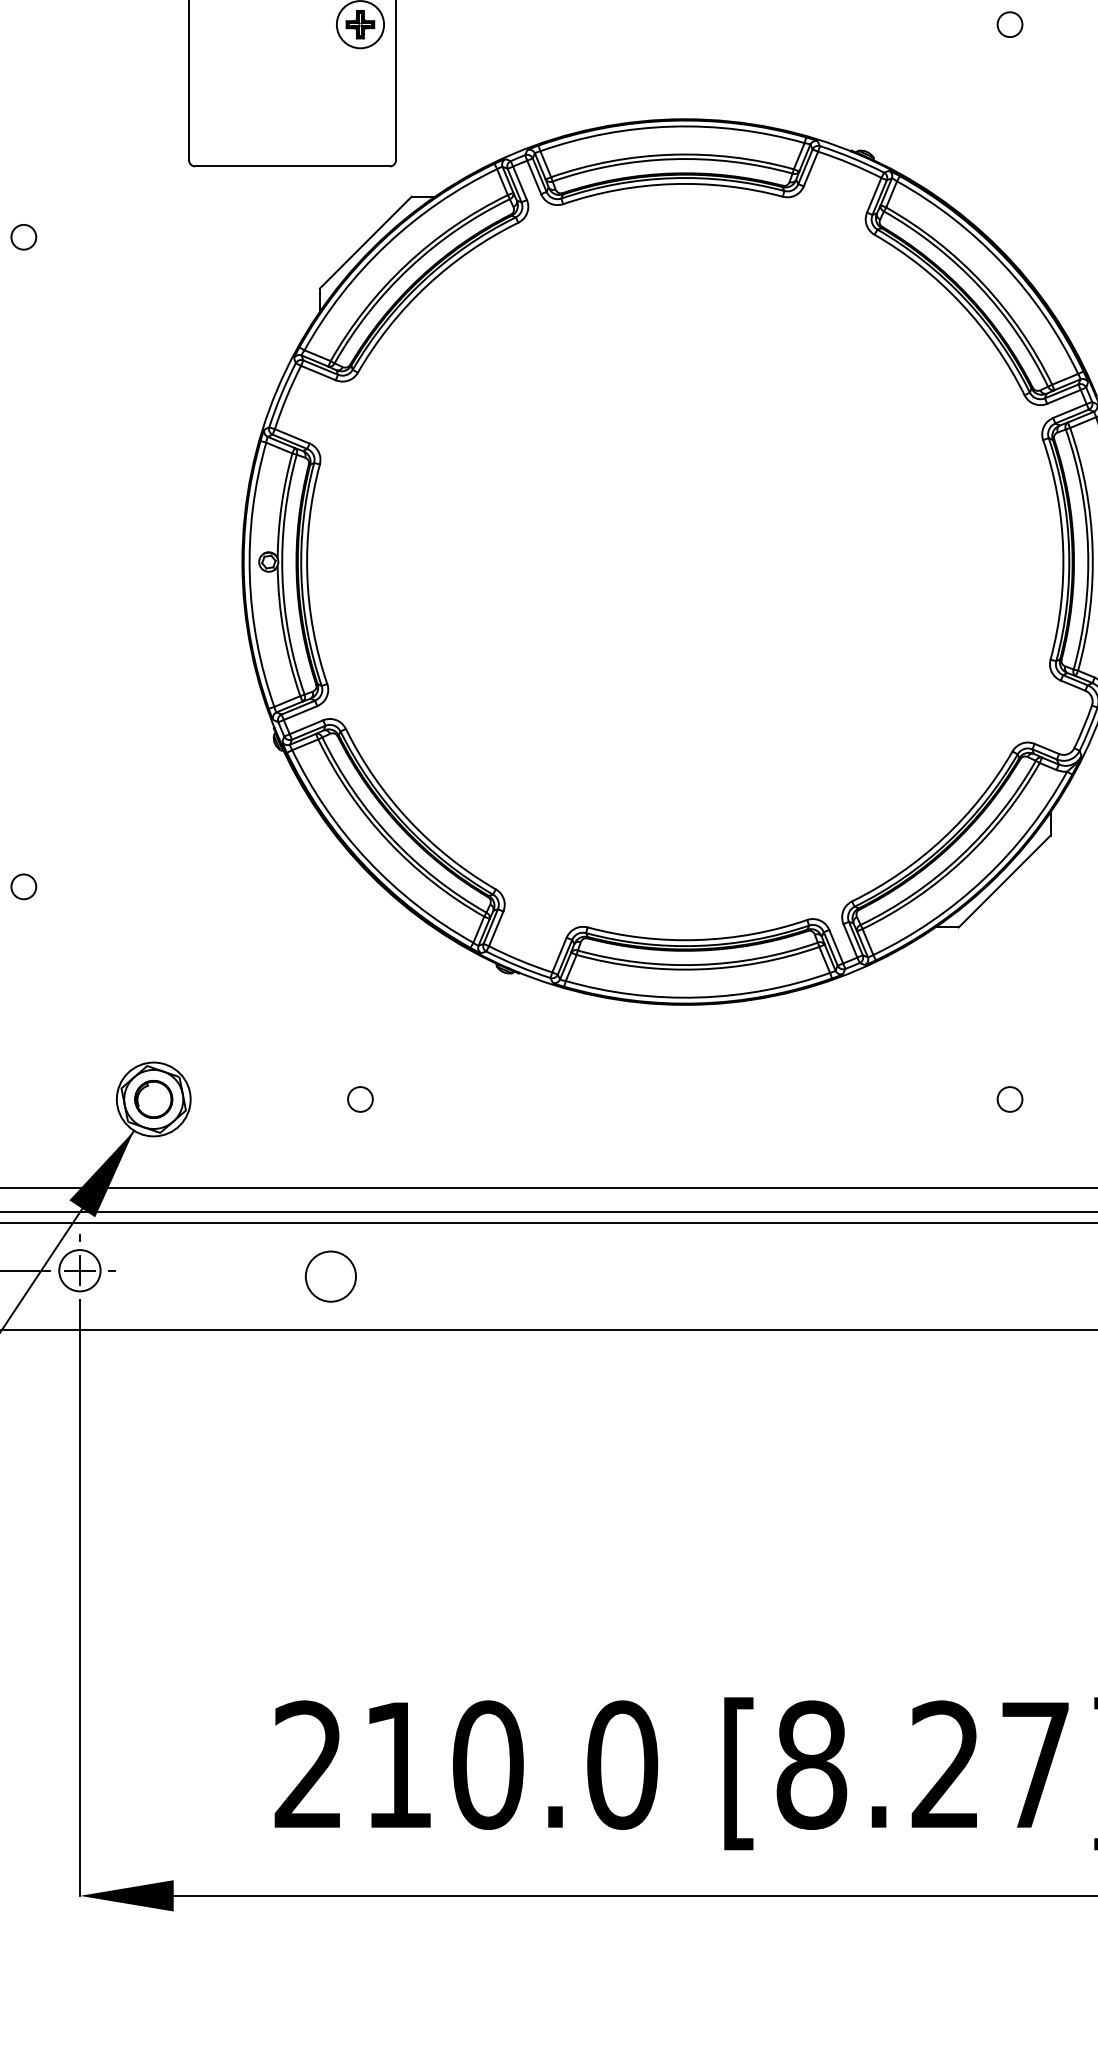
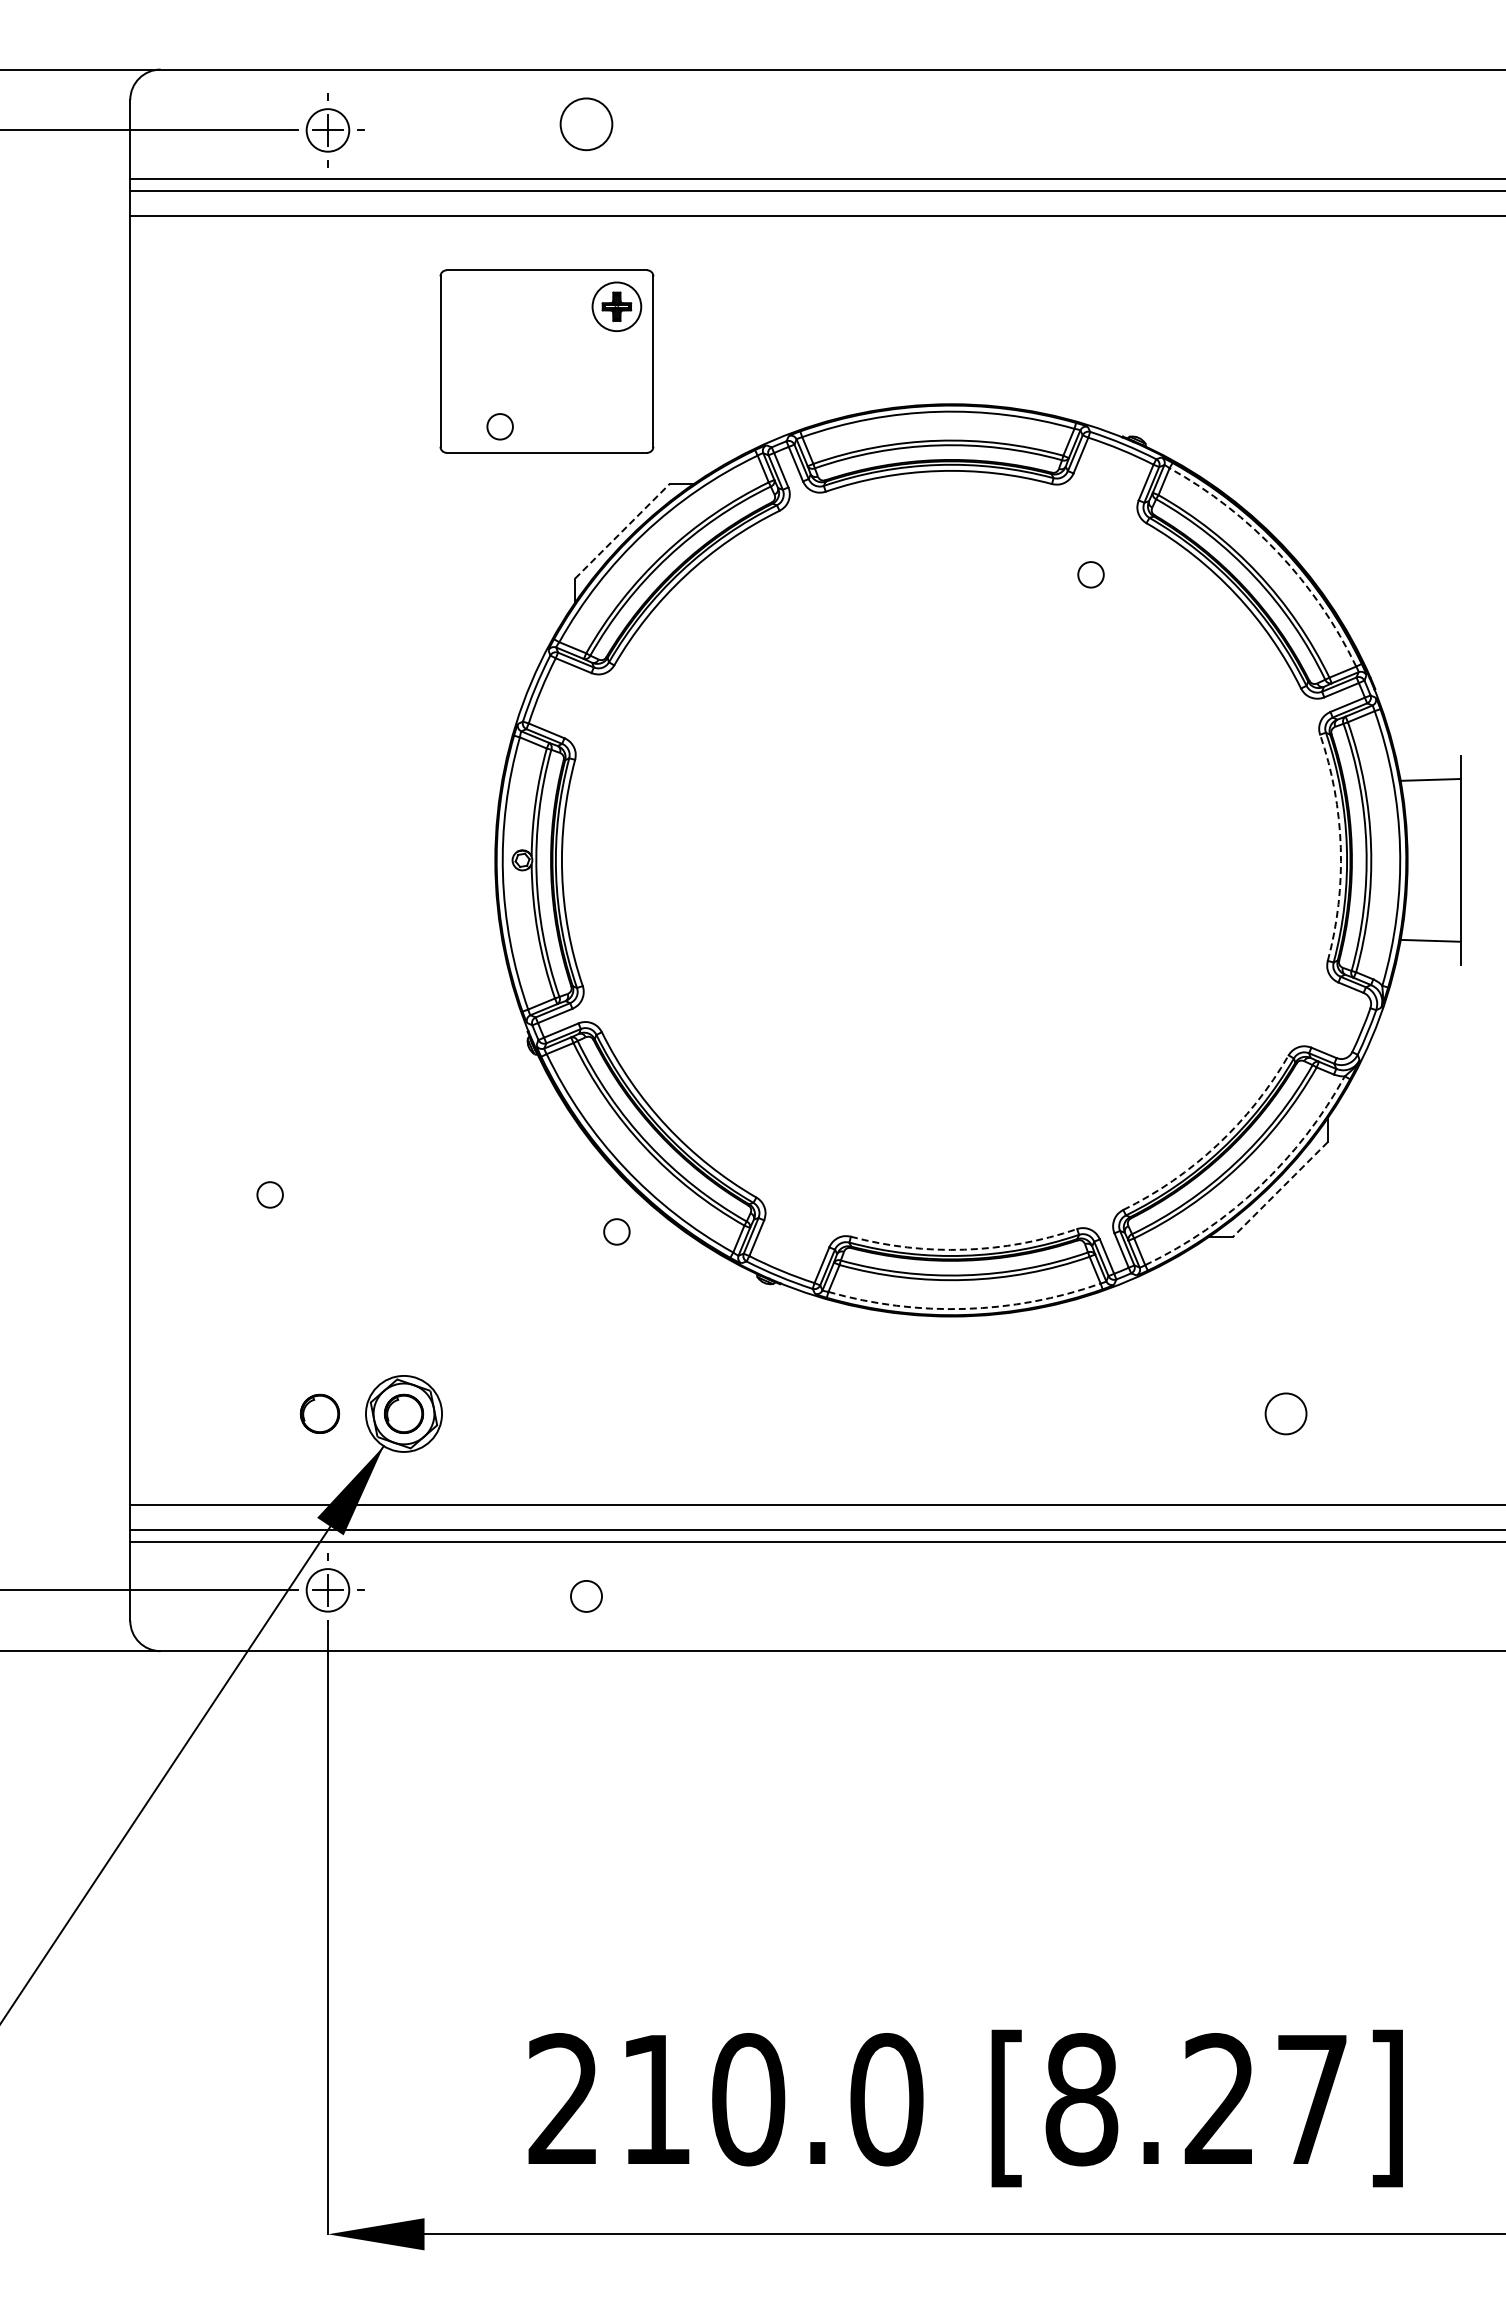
circle: (1009, 24) -> (1090, 574), moved
circle: (23, 236) -> (499, 426), moved
line: (365, 242) -> (622, 531), solid -> dashed
arc: (1002, 263) -> (1278, 552), solid -> dashed
arc: (1062, 549) -> (1340, 847), solid -> dashed
arc: (943, 837) -> (1217, 1144), solid -> dashed
arc: (984, 878) -> (1259, 1186), solid -> dashed
line: (1004, 881) -> (1280, 1189), solid -> dashed
arc: (697, 939) -> (964, 1249), solid -> dashed
arc: (698, 997) -> (965, 1308), solid -> dashed
part: (71, 1099) -> (319, 1413), added
circle: (360, 1099) -> (616, 1231), moved
circle: (1009, 1099) -> (1285, 1413), size x1.6
circle: (330, 1276) -> (586, 1596), size x0.6

